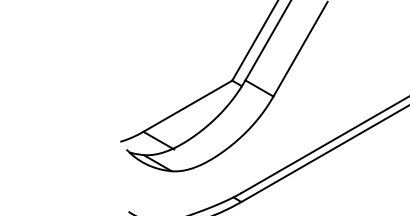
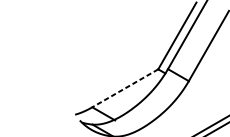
line: (187, 106) -> (125, 88), solid -> dashed

